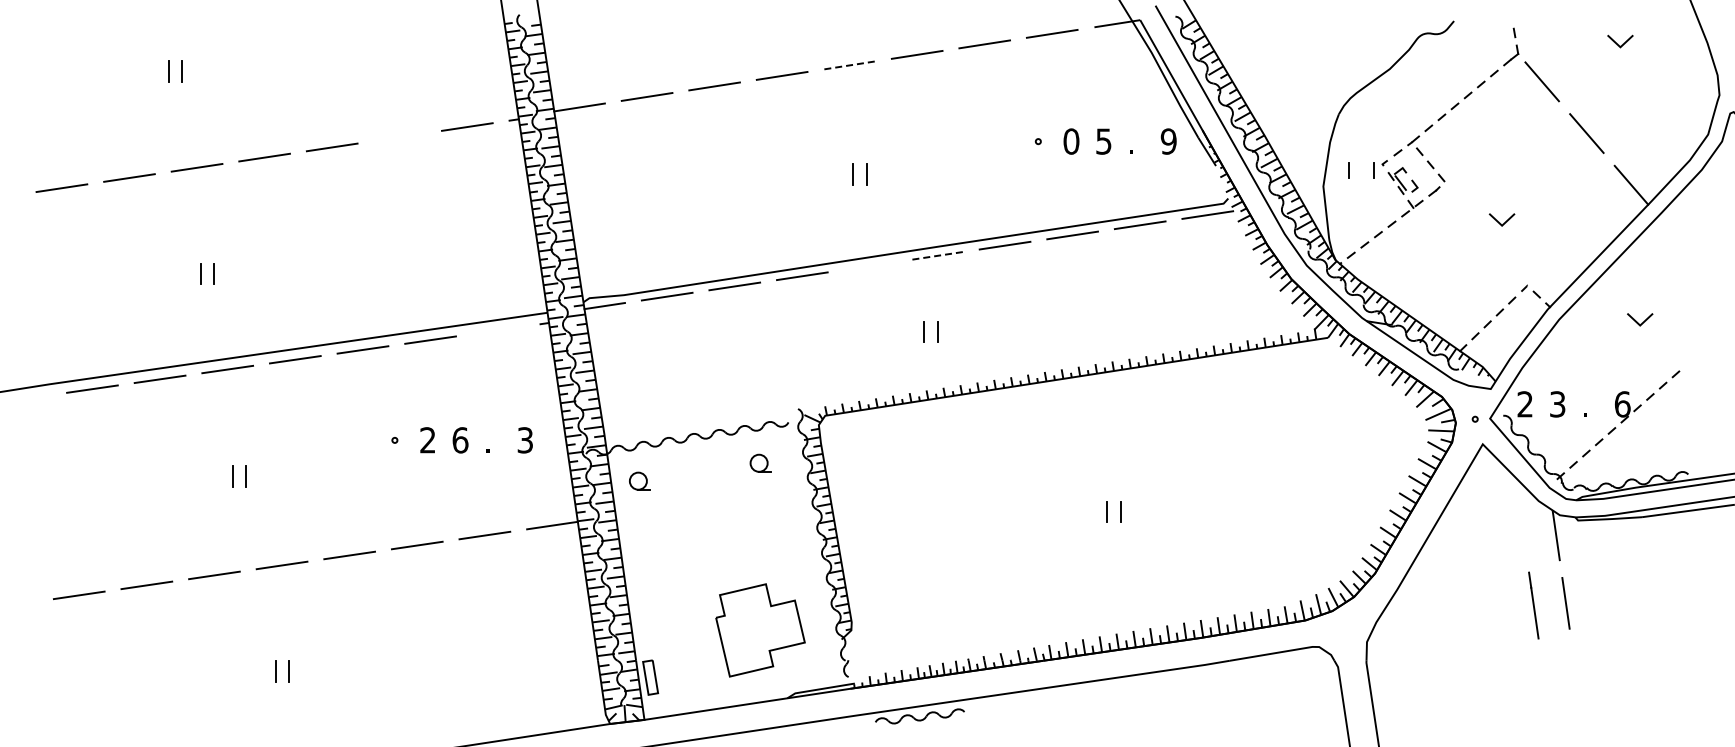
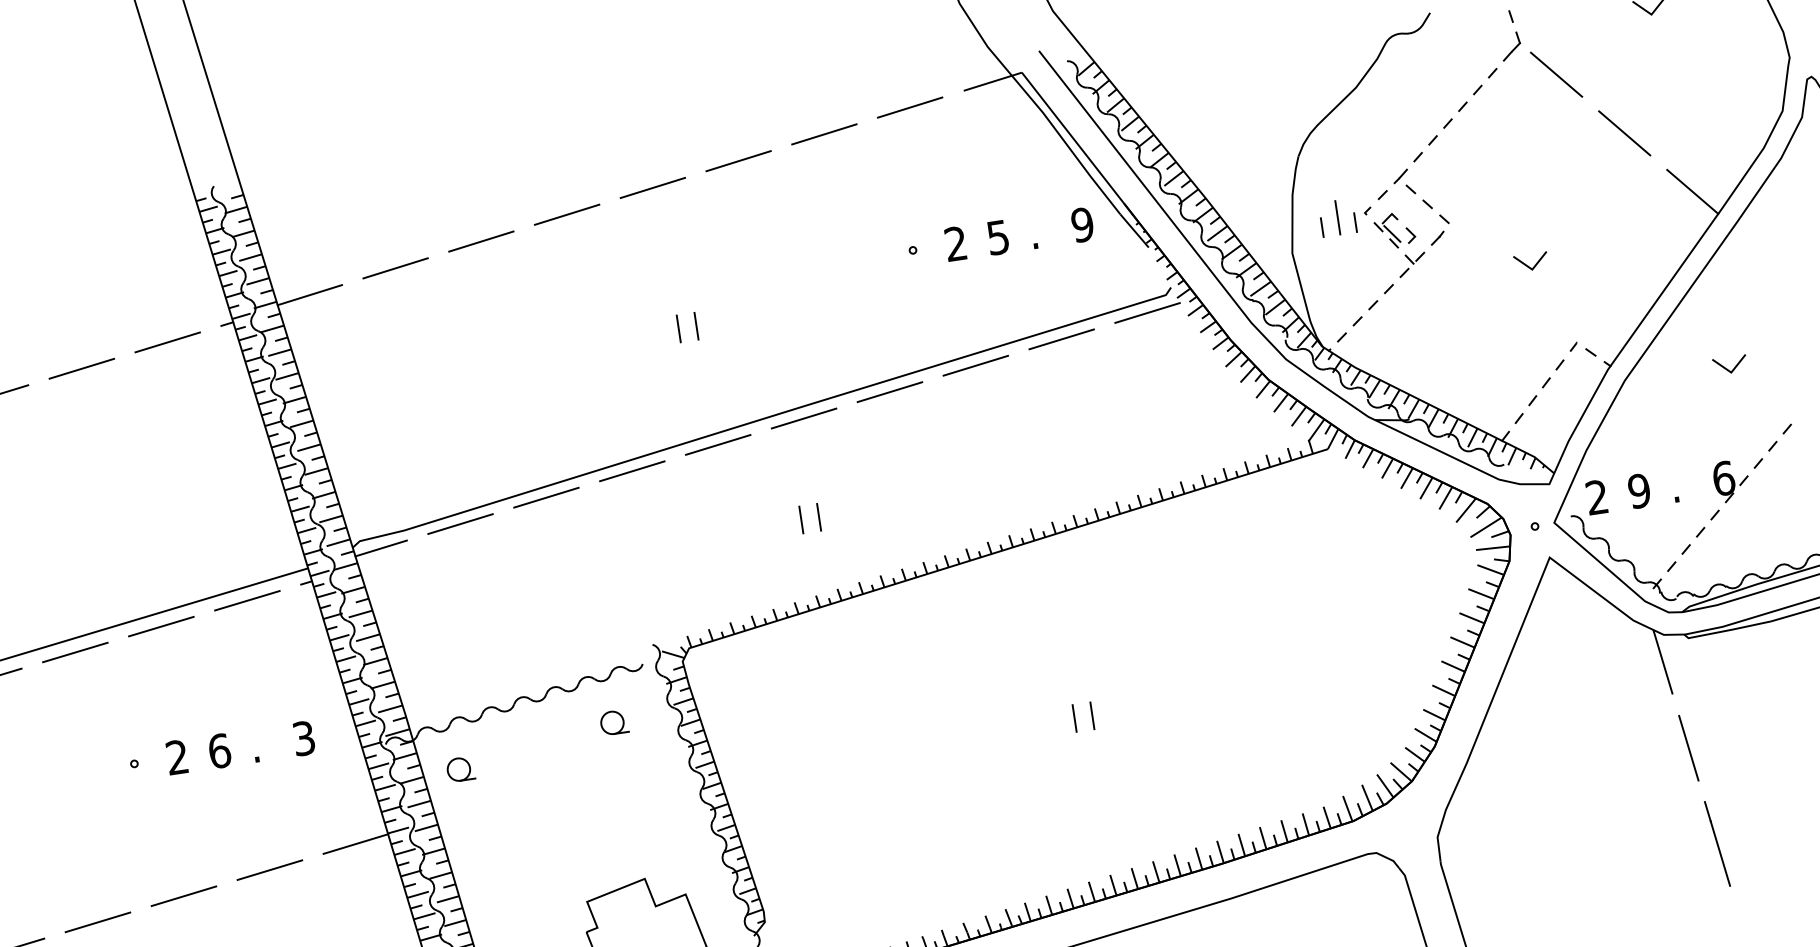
line: (849, 65) -> (652, 188), dashed -> solid
line: (399, 137) -> (81, 369), added
text: (1071, 141) -> (956, 243), 0 -> 2
line: (1361, 164) -> (1337, 217), added
line: (937, 255) -> (804, 418), dashed -> solid
line: (869, 265) -> (717, 444), added
line: (497, 330) -> (246, 601), added
text: (1557, 404) -> (1639, 491), 3 -> 9
line: (1533, 605) -> (1717, 843), moved

